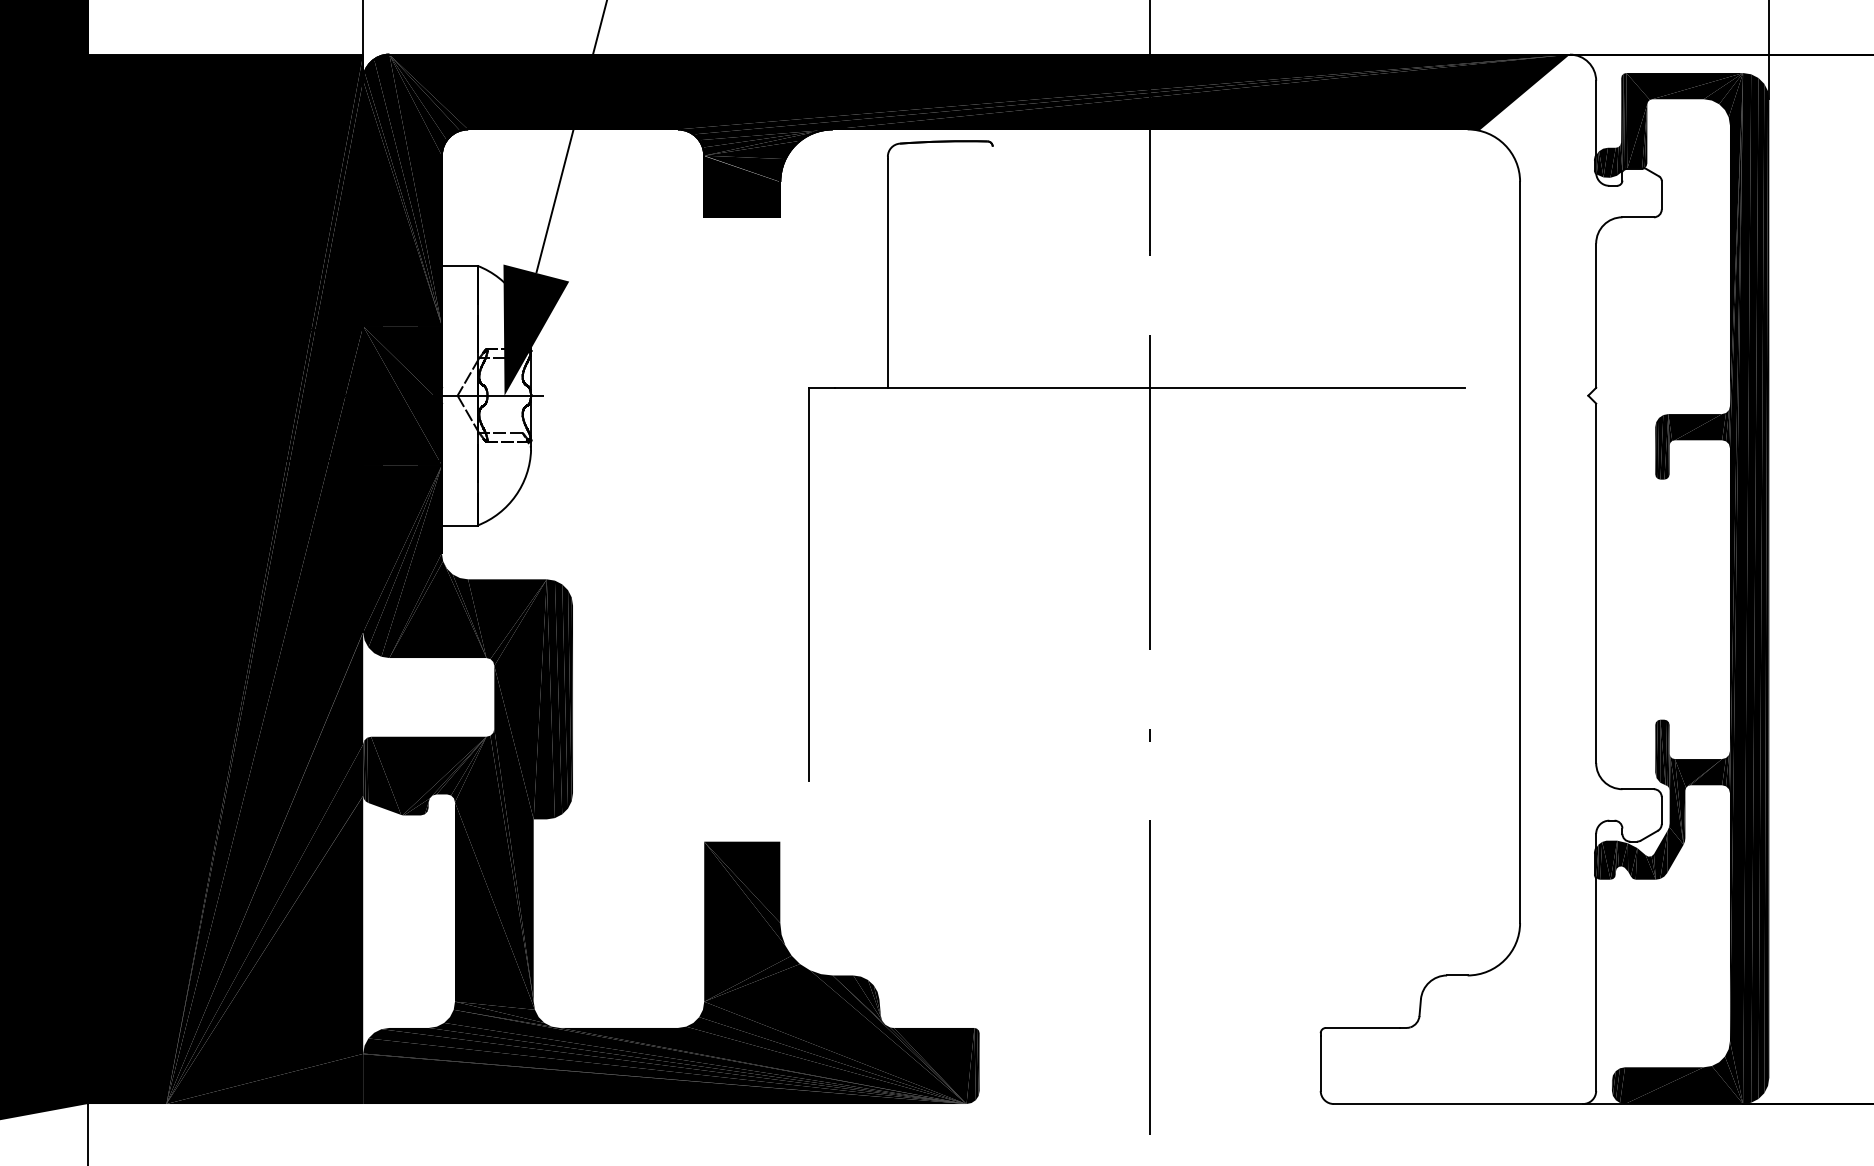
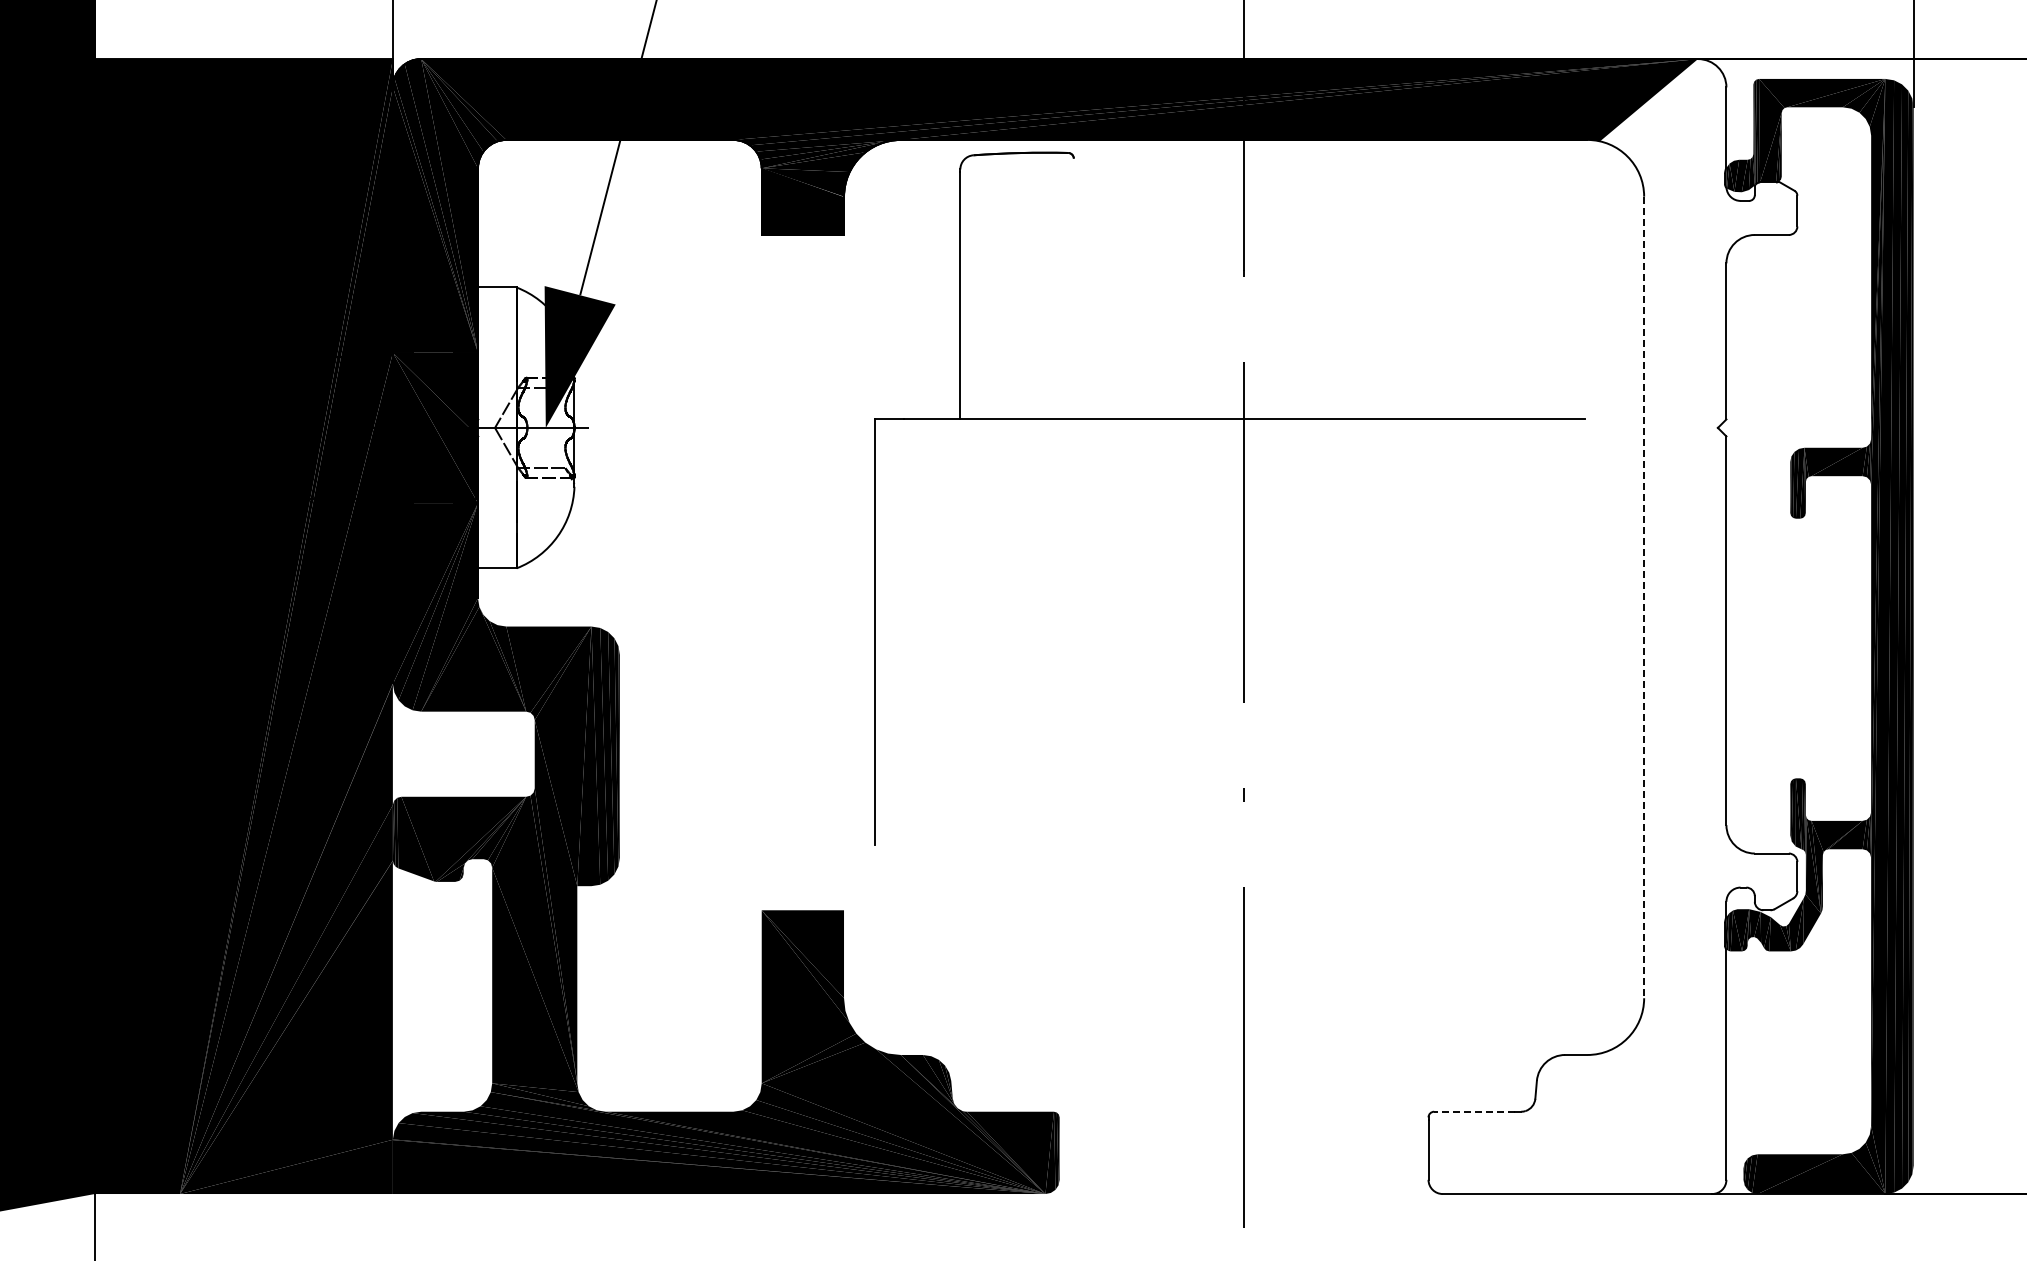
line: (1520, 552) -> (1644, 597), solid -> dashed
line: (1362, 1027) -> (1473, 1111), solid -> dashed

